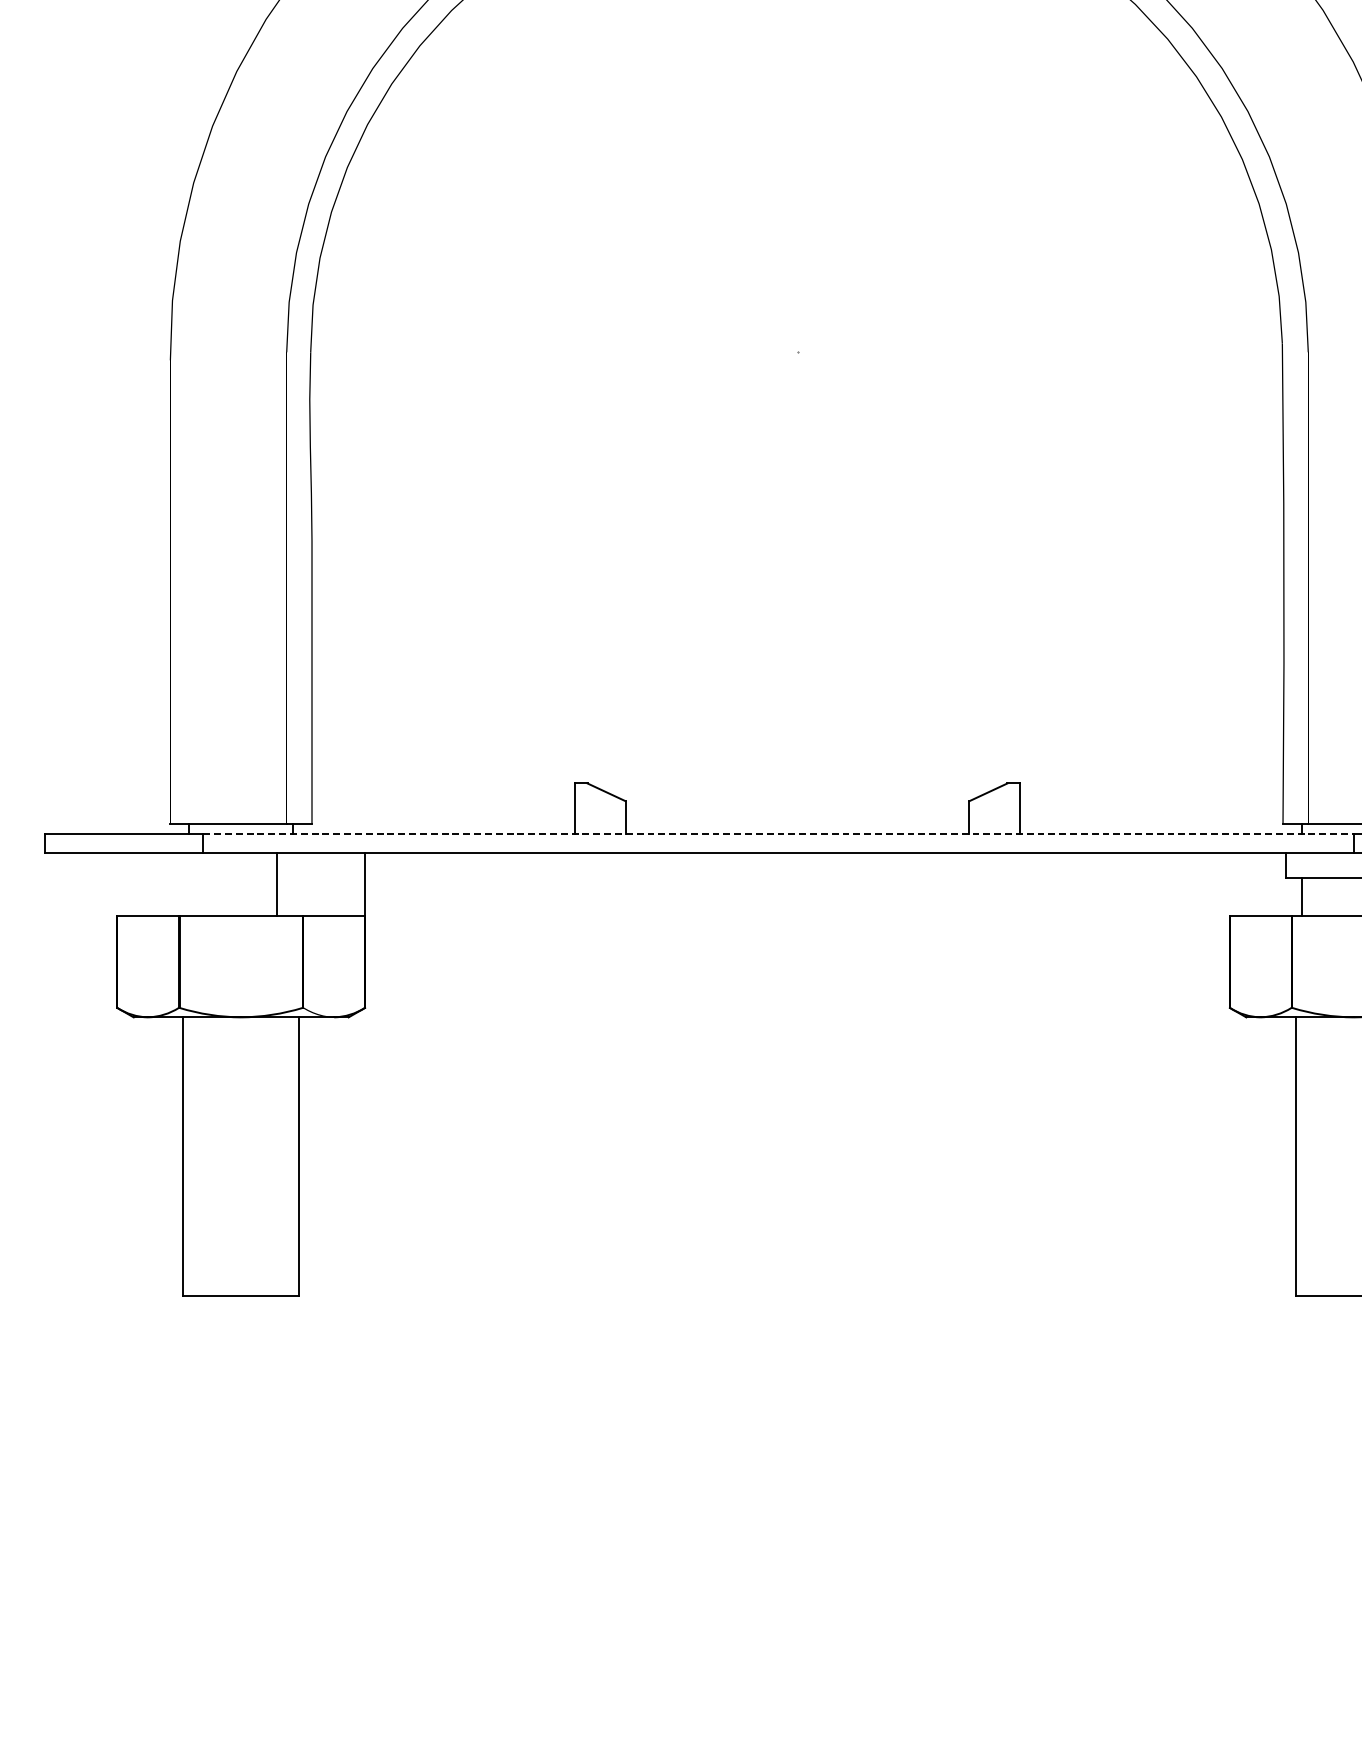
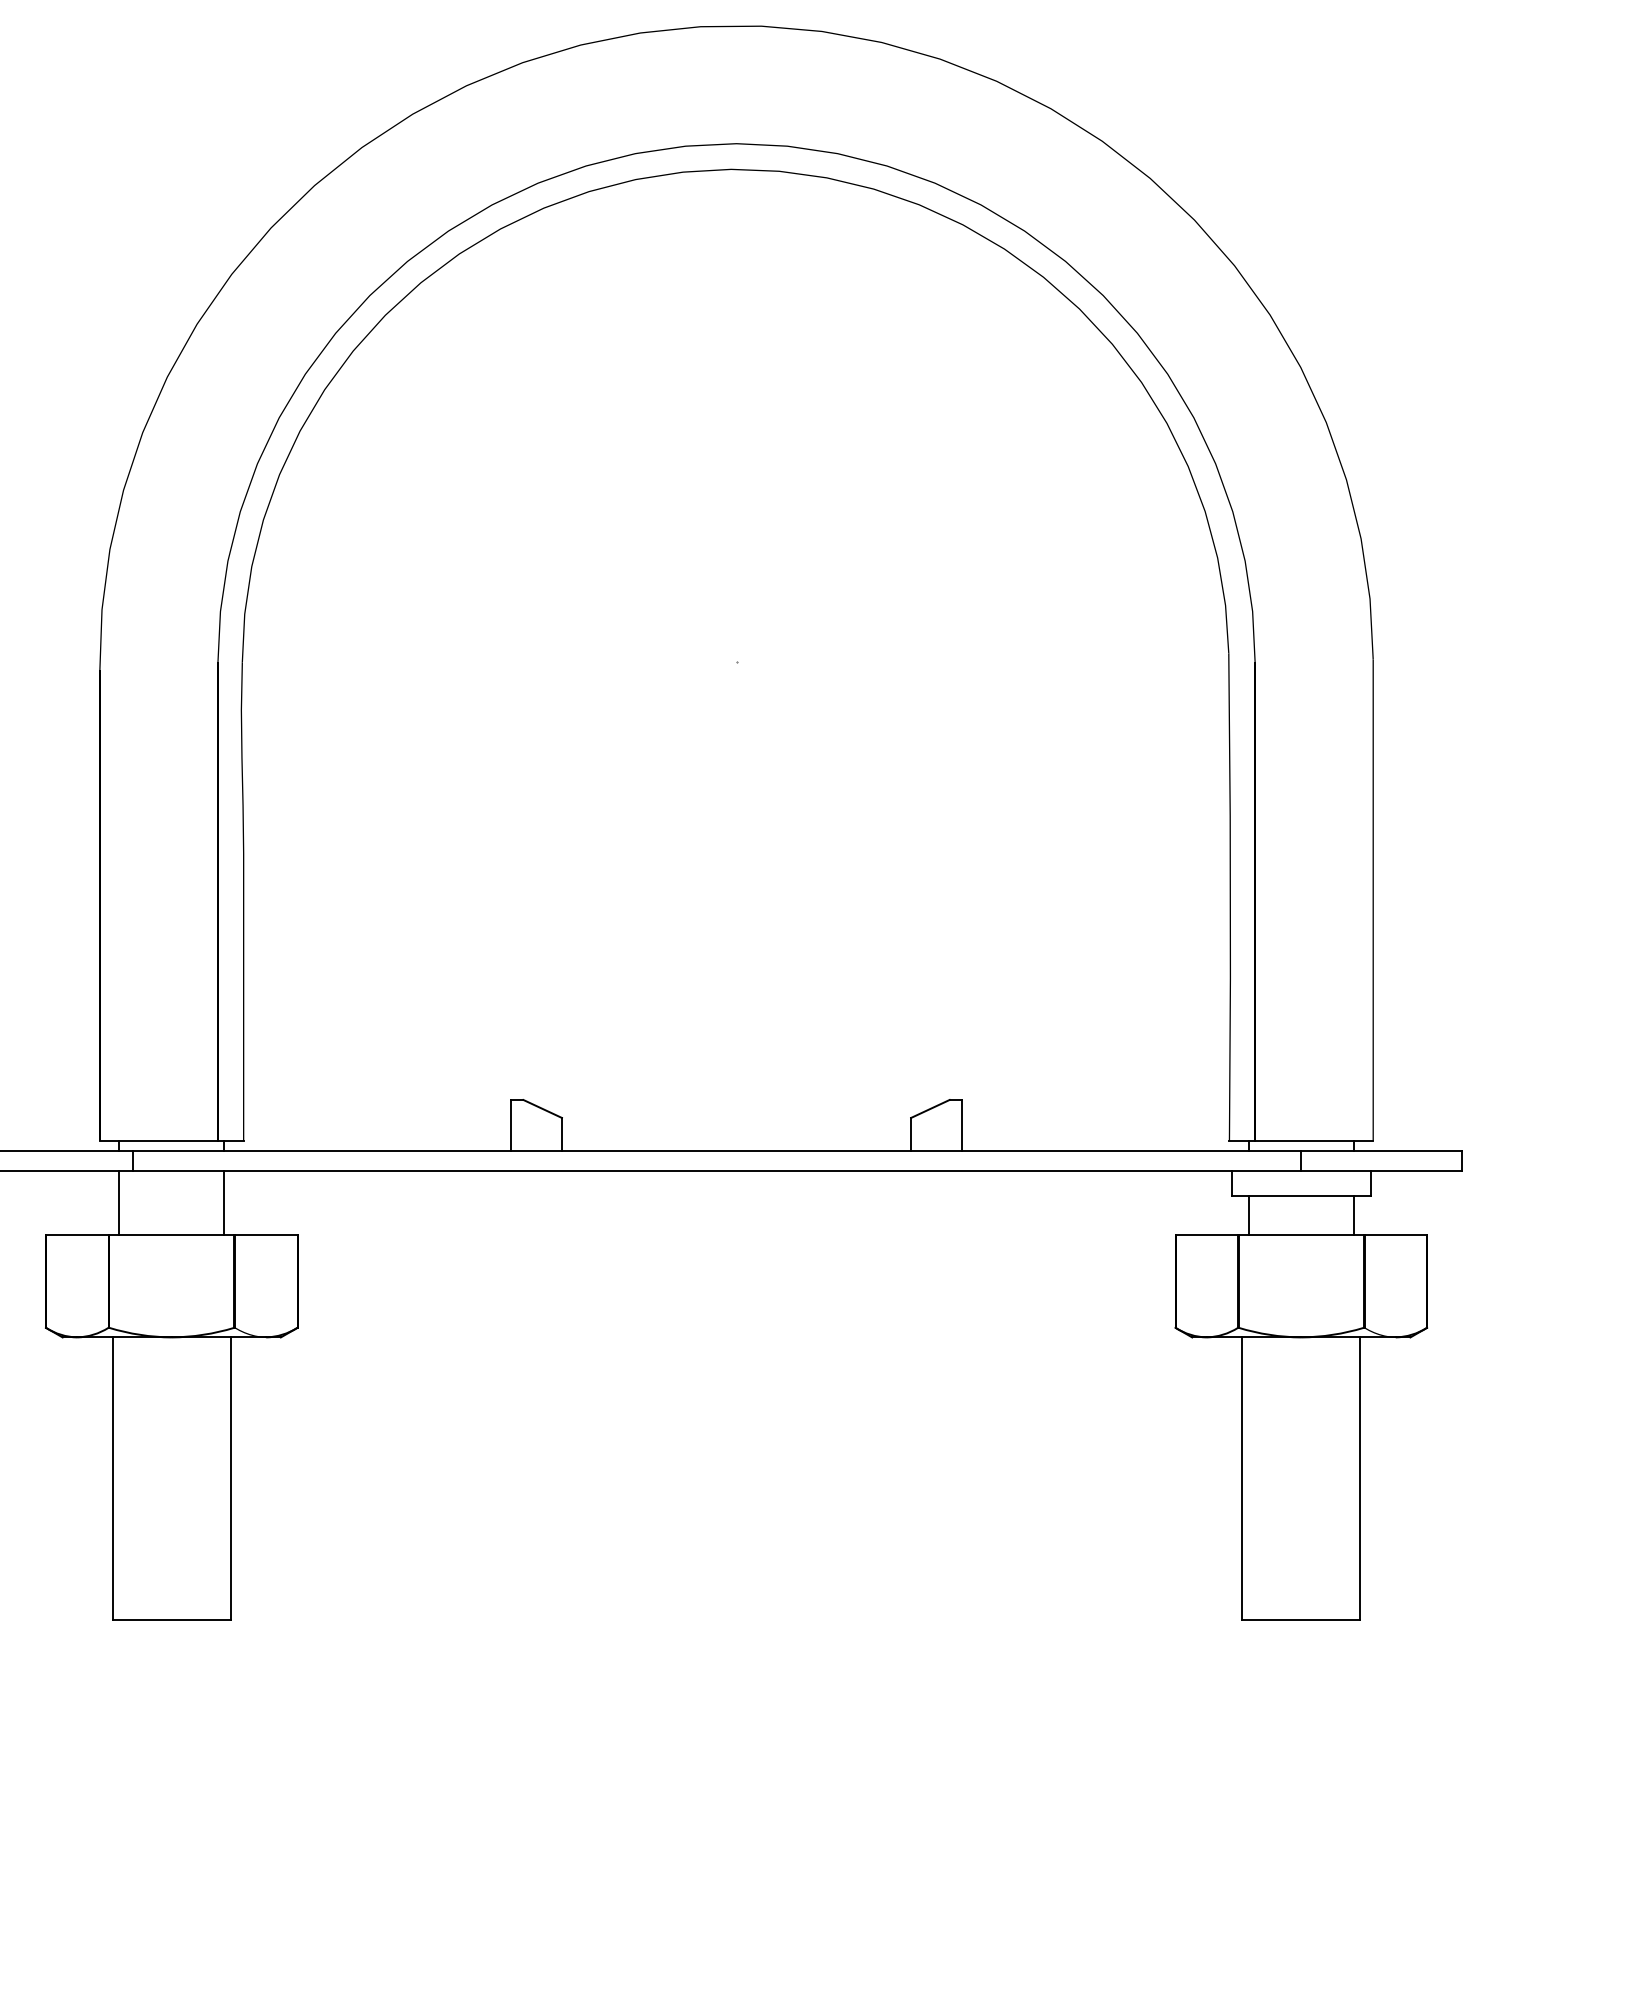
line: (778, 834) -> (717, 1151), dashed -> solid
line: (277, 884) -> (119, 1202), moved
line: (365, 884) -> (224, 1202), moved

